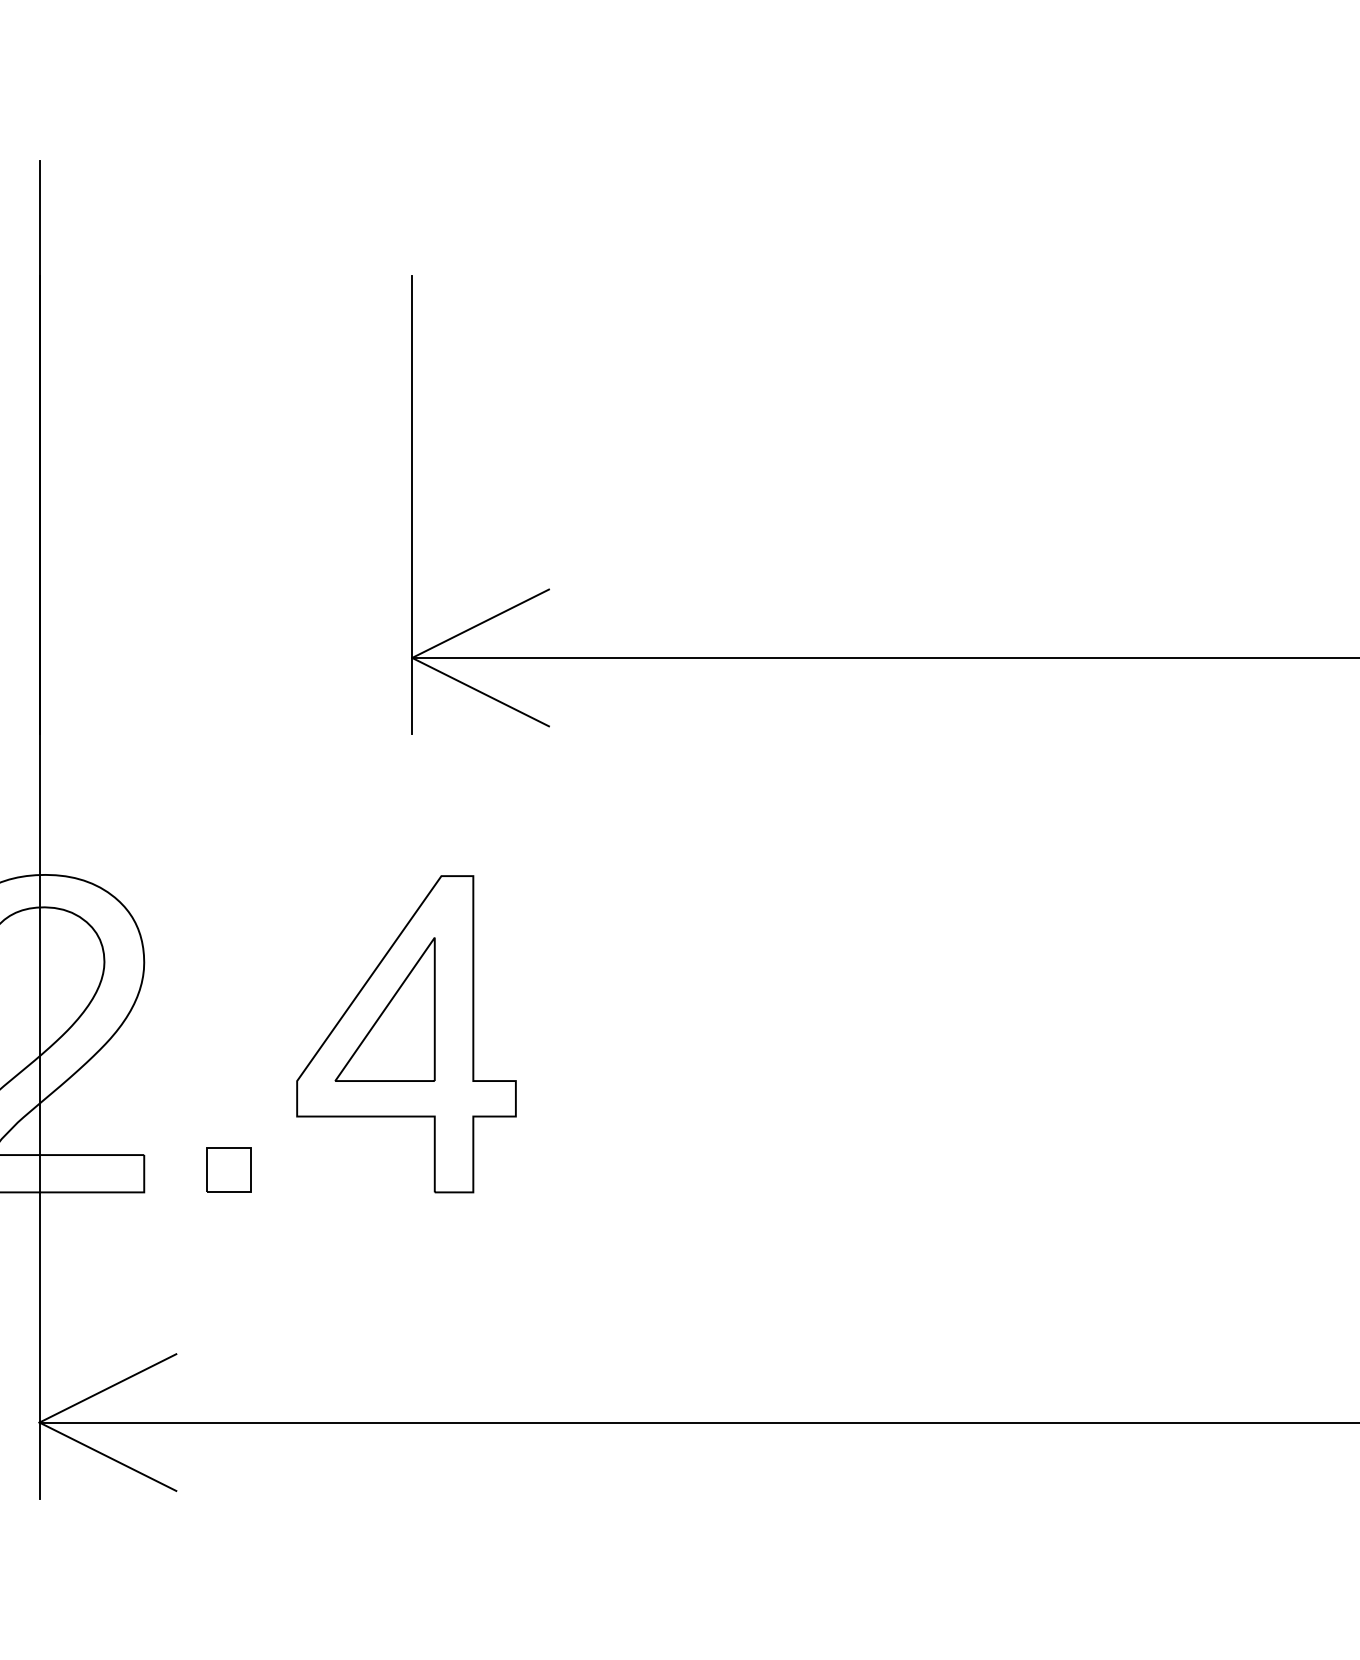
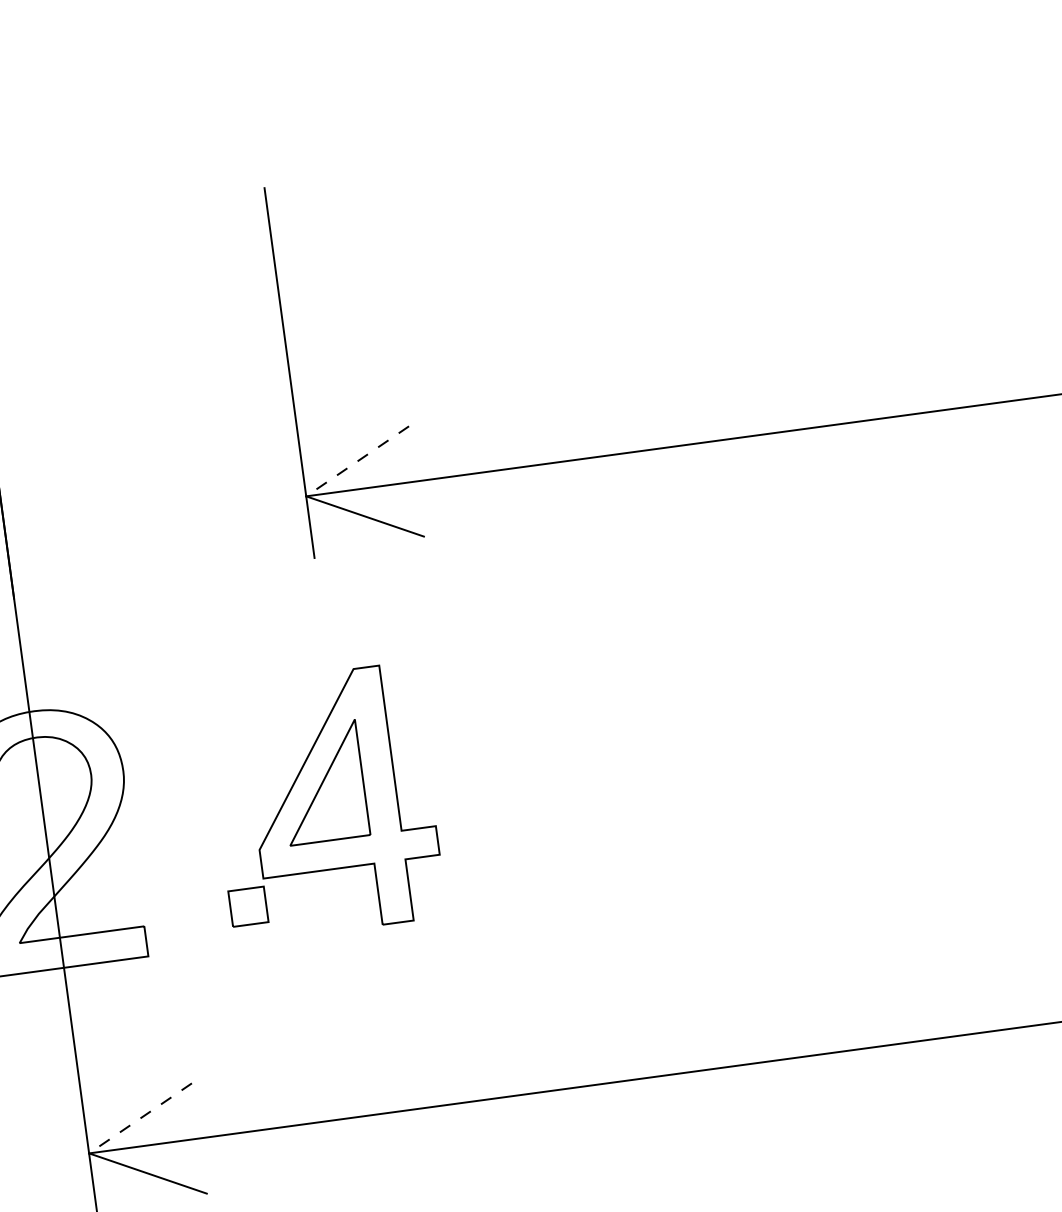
line: (480, 623) -> (357, 461), solid -> dashed
part: (228, 1169) -> (247, 906), moved
line: (107, 1388) -> (140, 1118), solid -> dashed

